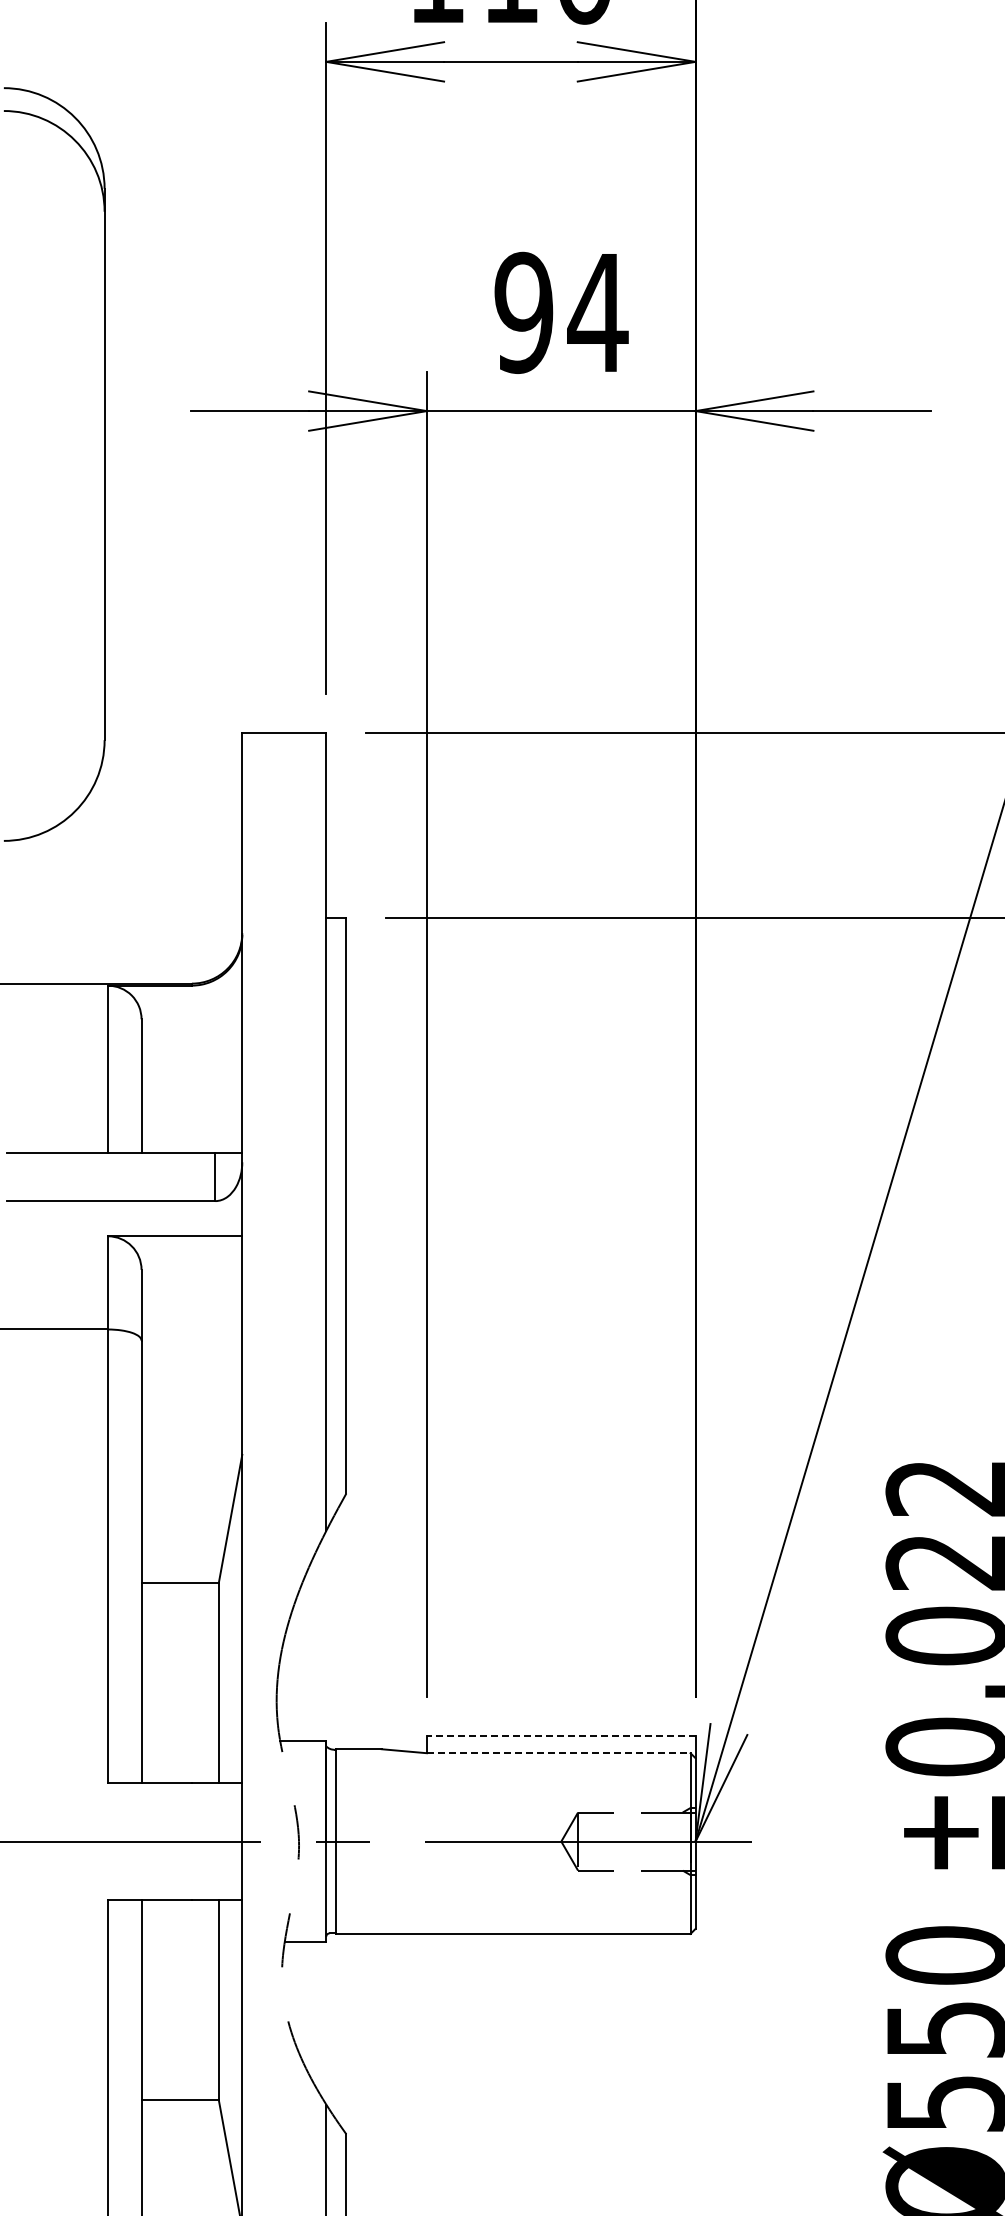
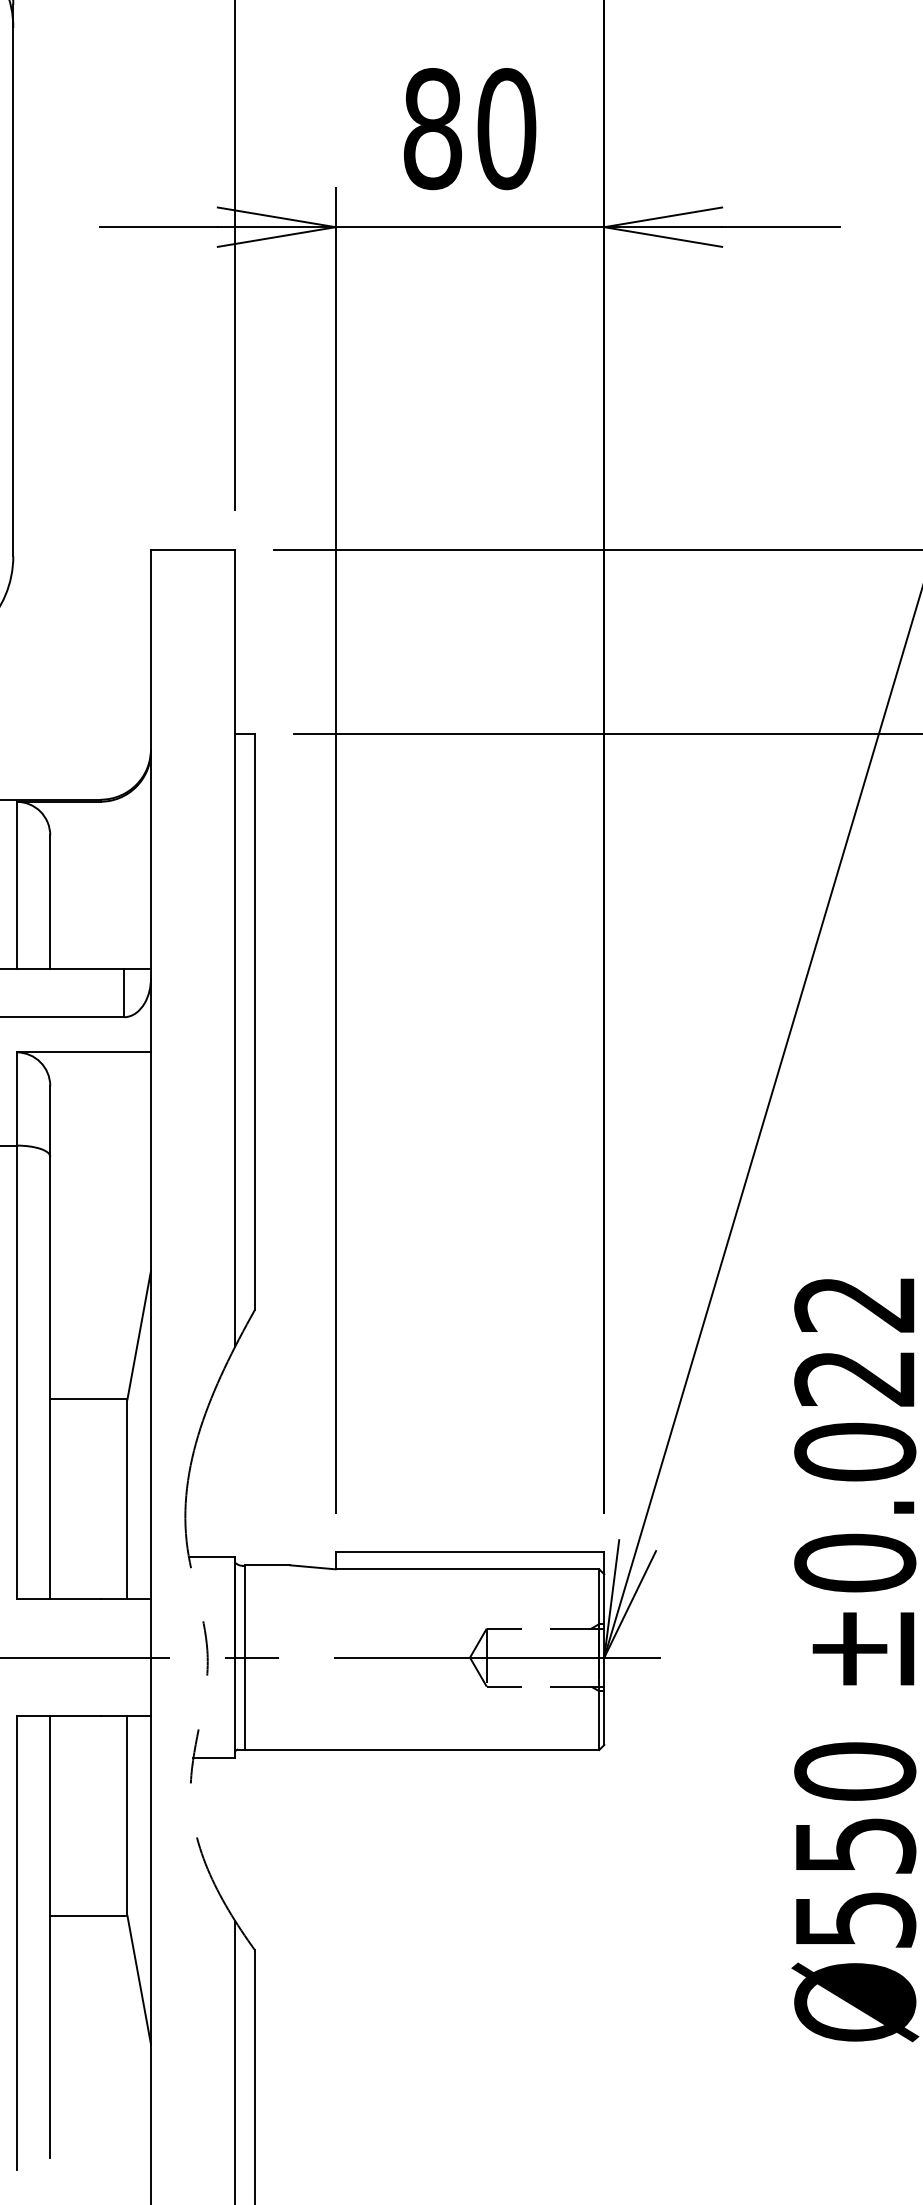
text: (561, 312) -> (470, 128), 94 -> 80
line: (560, 1735) -> (469, 1551), dashed -> solid
line: (558, 1753) -> (467, 1569), dashed -> solid

